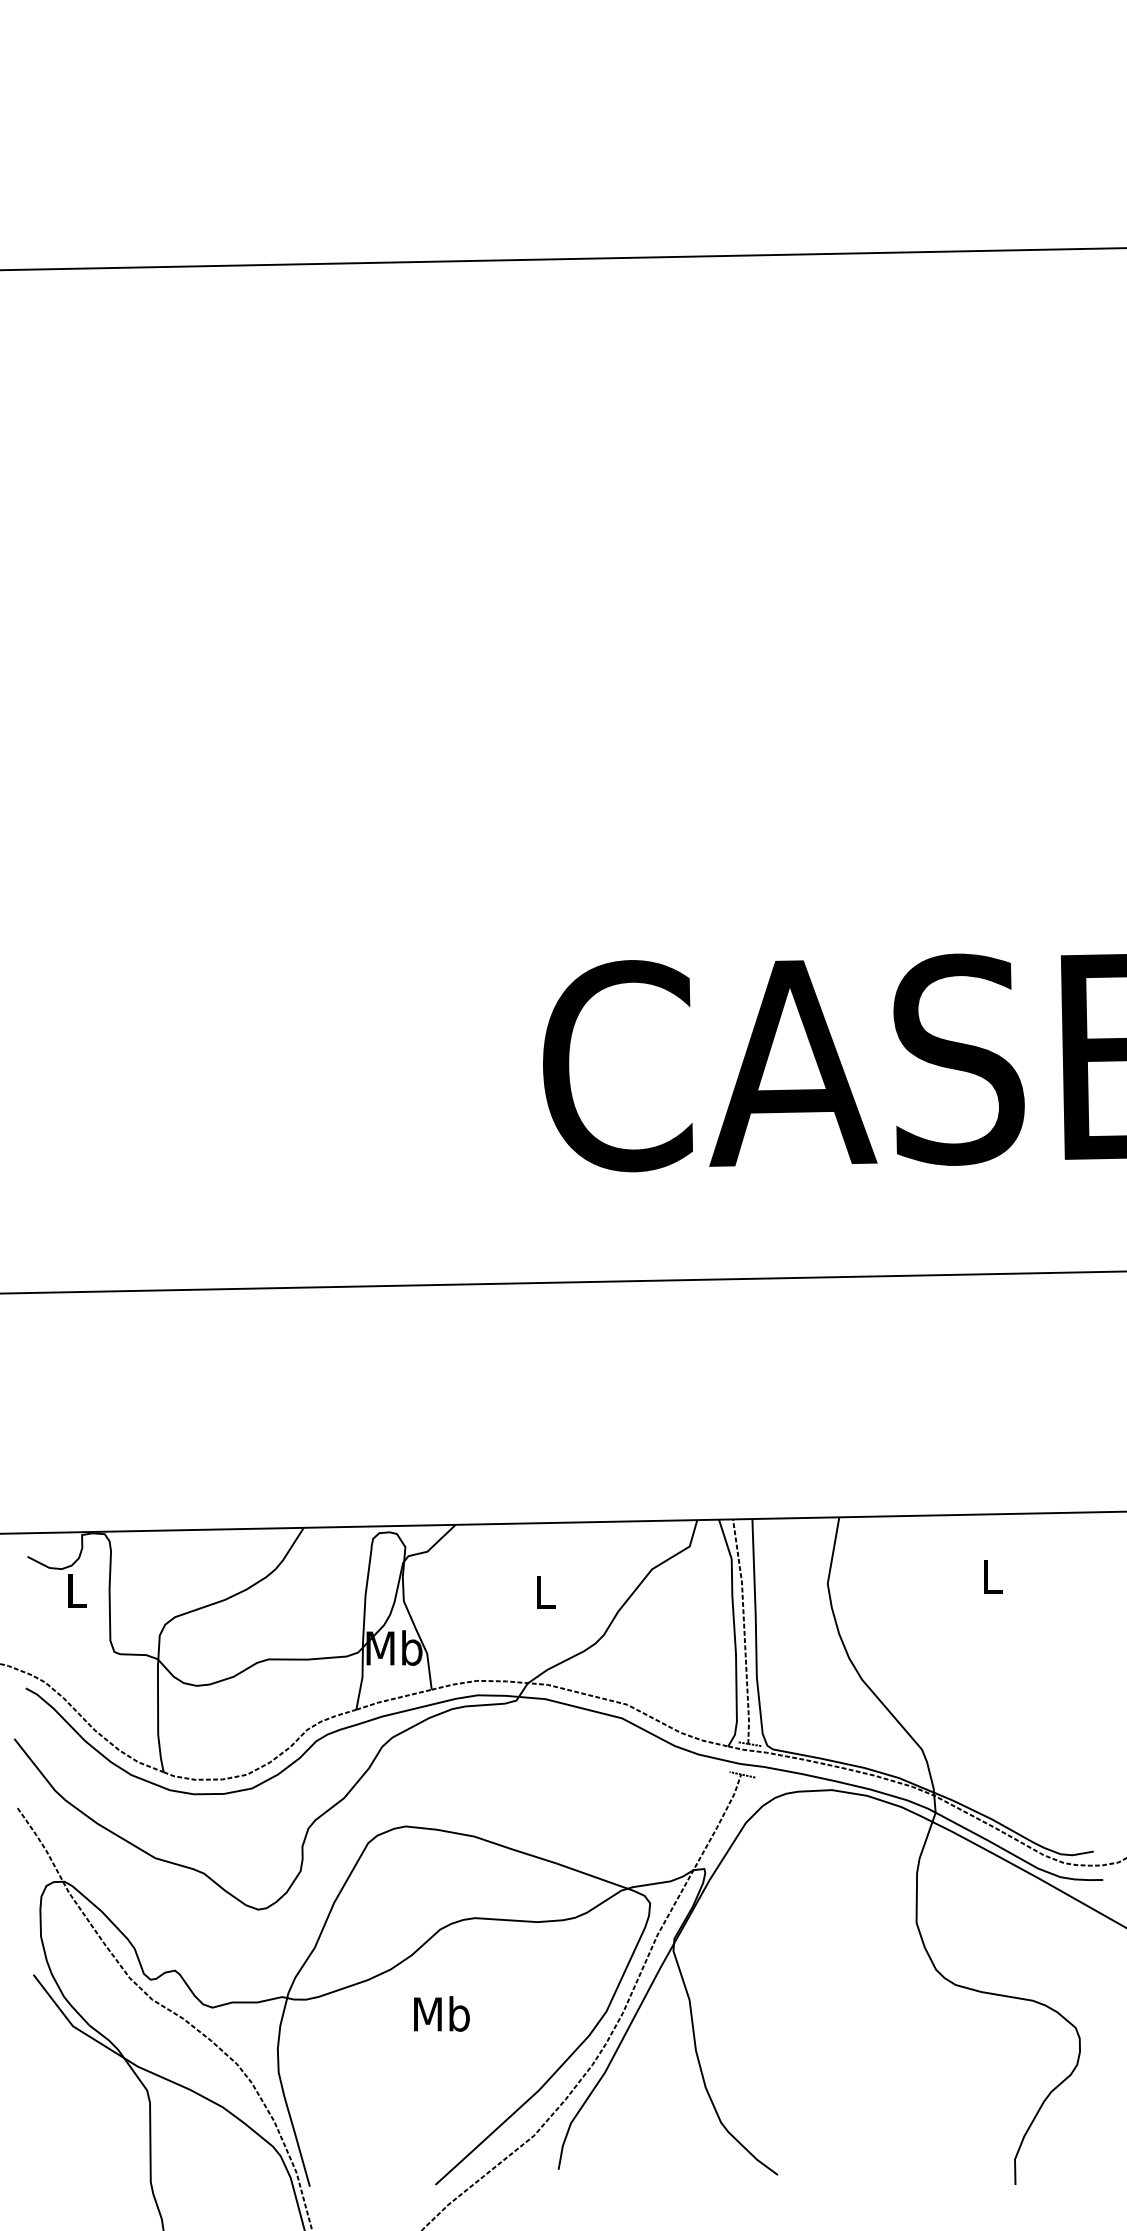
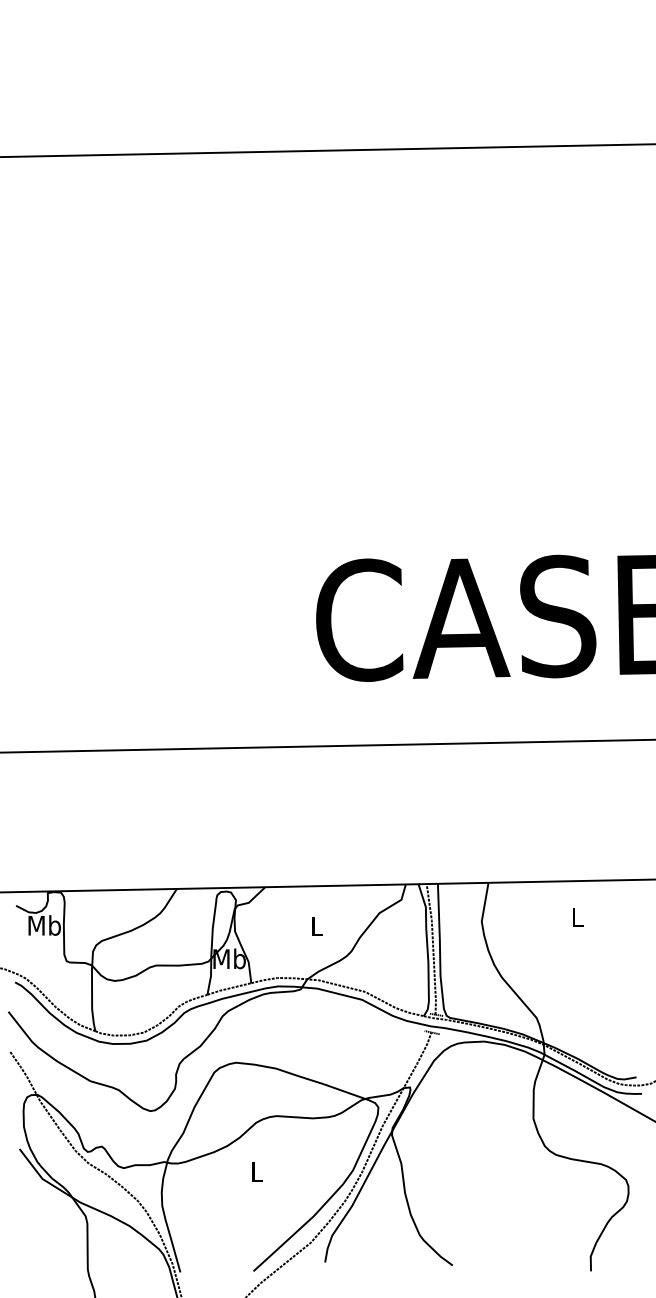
text: (76, 1590) -> (44, 925), L -> Mb
text: (442, 2013) -> (257, 1171), Mb -> L

